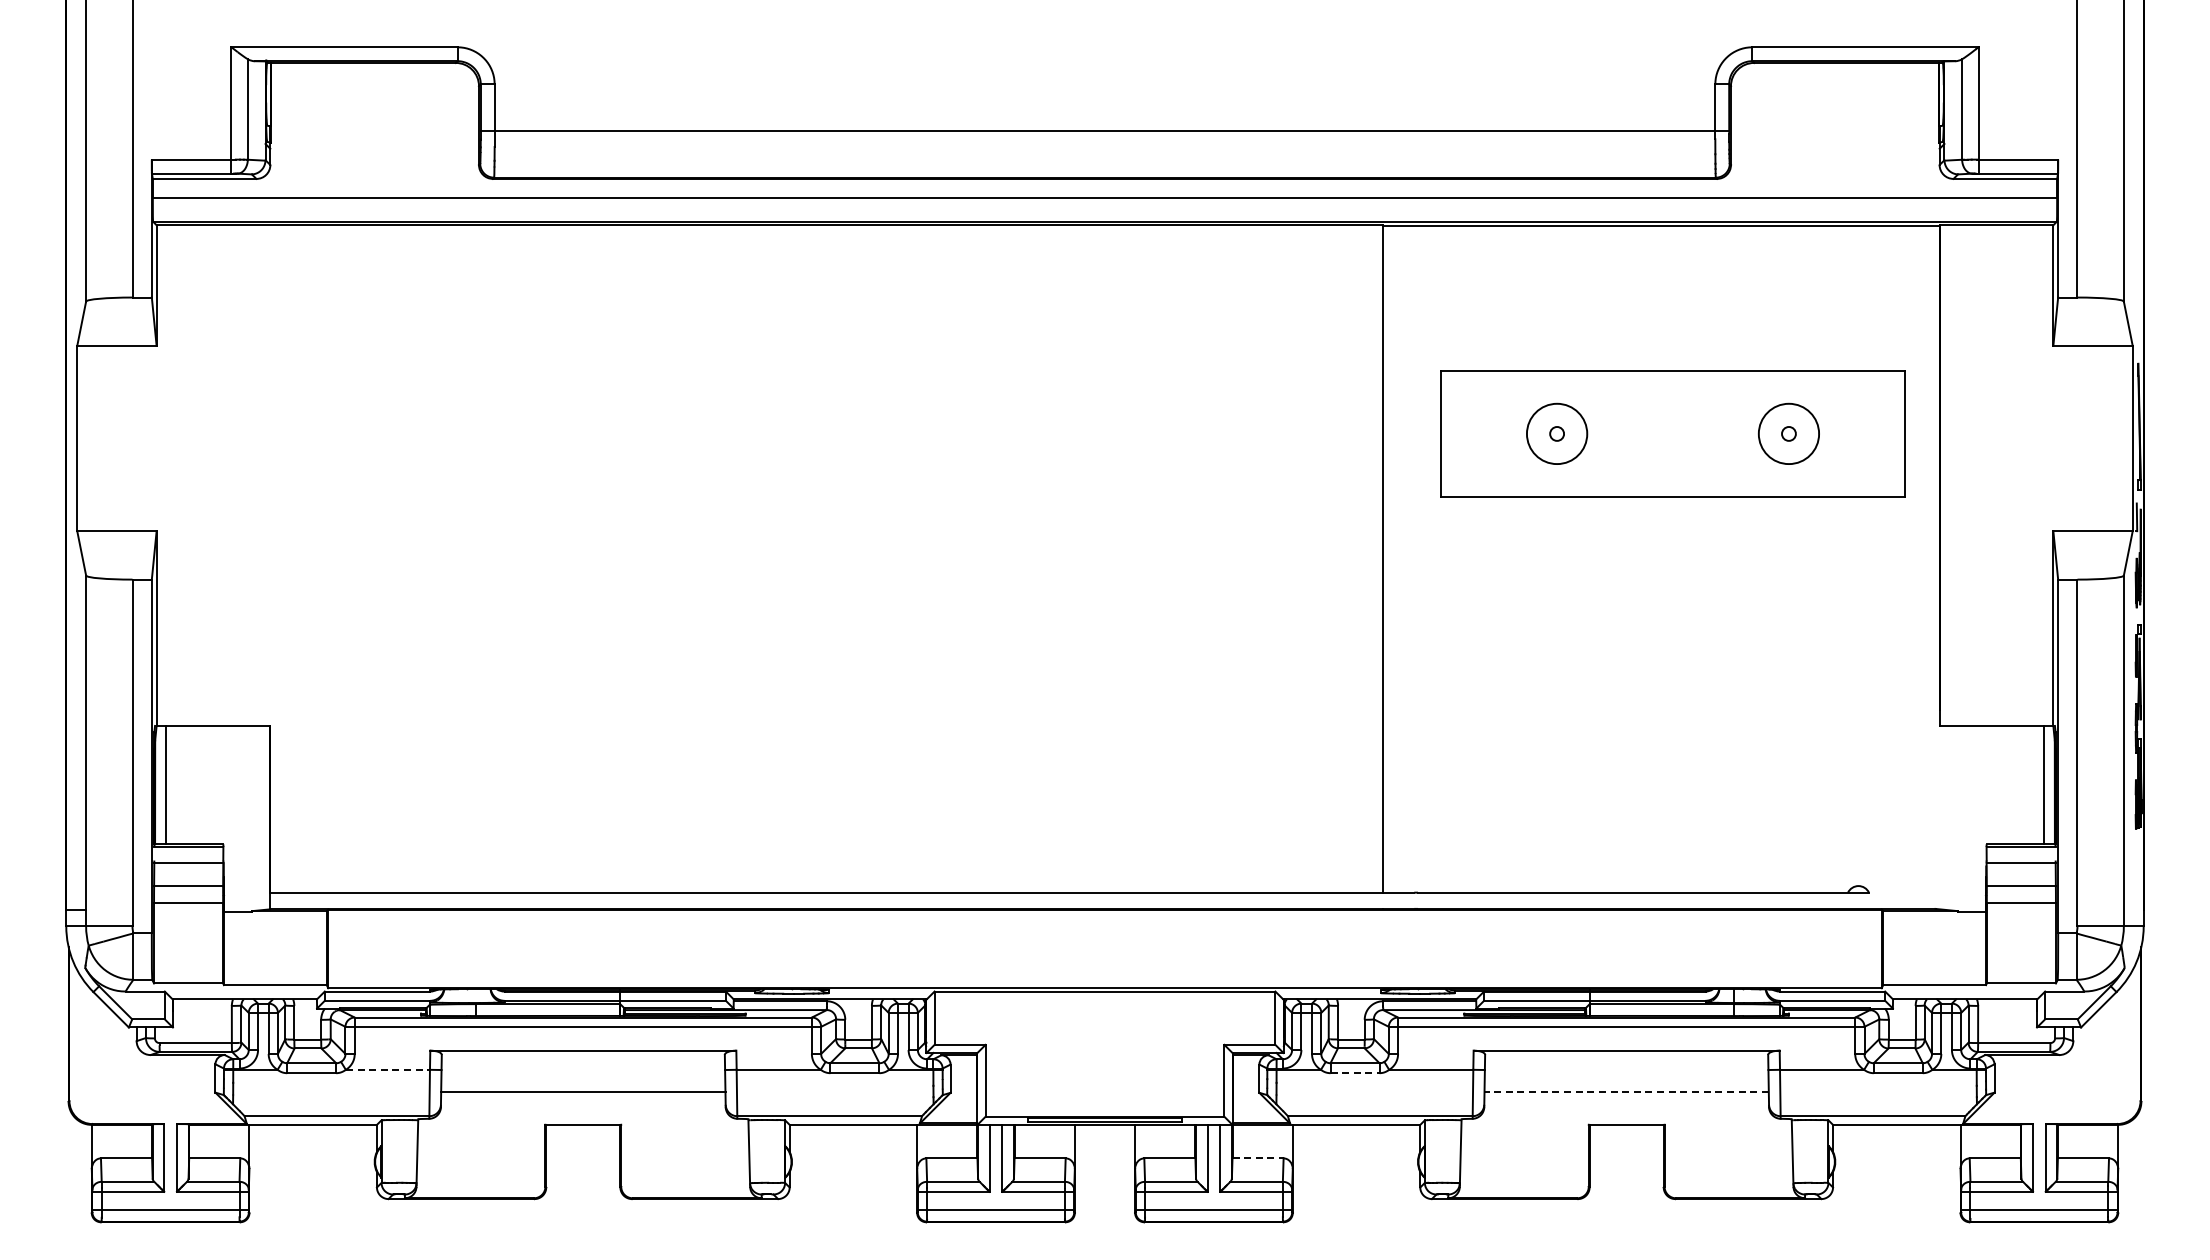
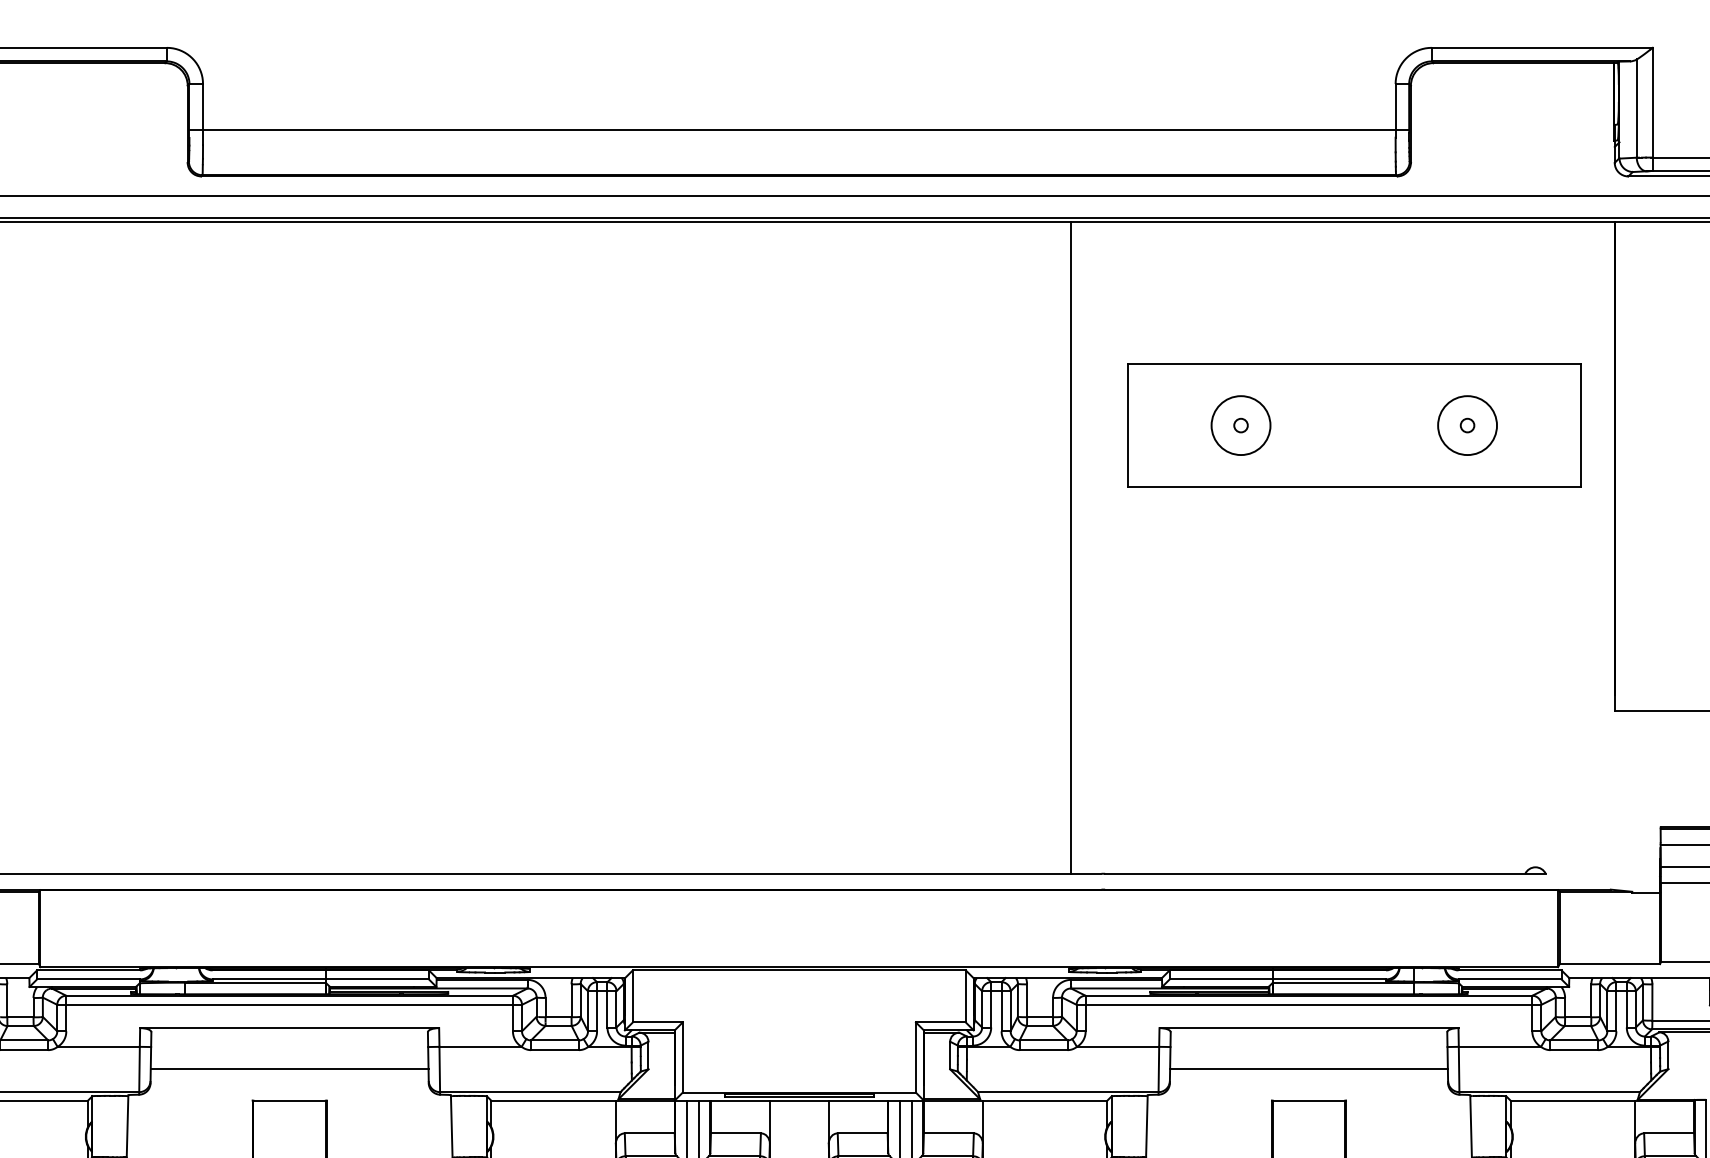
line: (388, 1069) -> (99, 1046), dashed -> solid
line: (1355, 1073) -> (1044, 1050), dashed -> solid
line: (1626, 1092) -> (1308, 1069), dashed -> solid
line: (1258, 1158) -> (949, 1133), dashed -> solid

